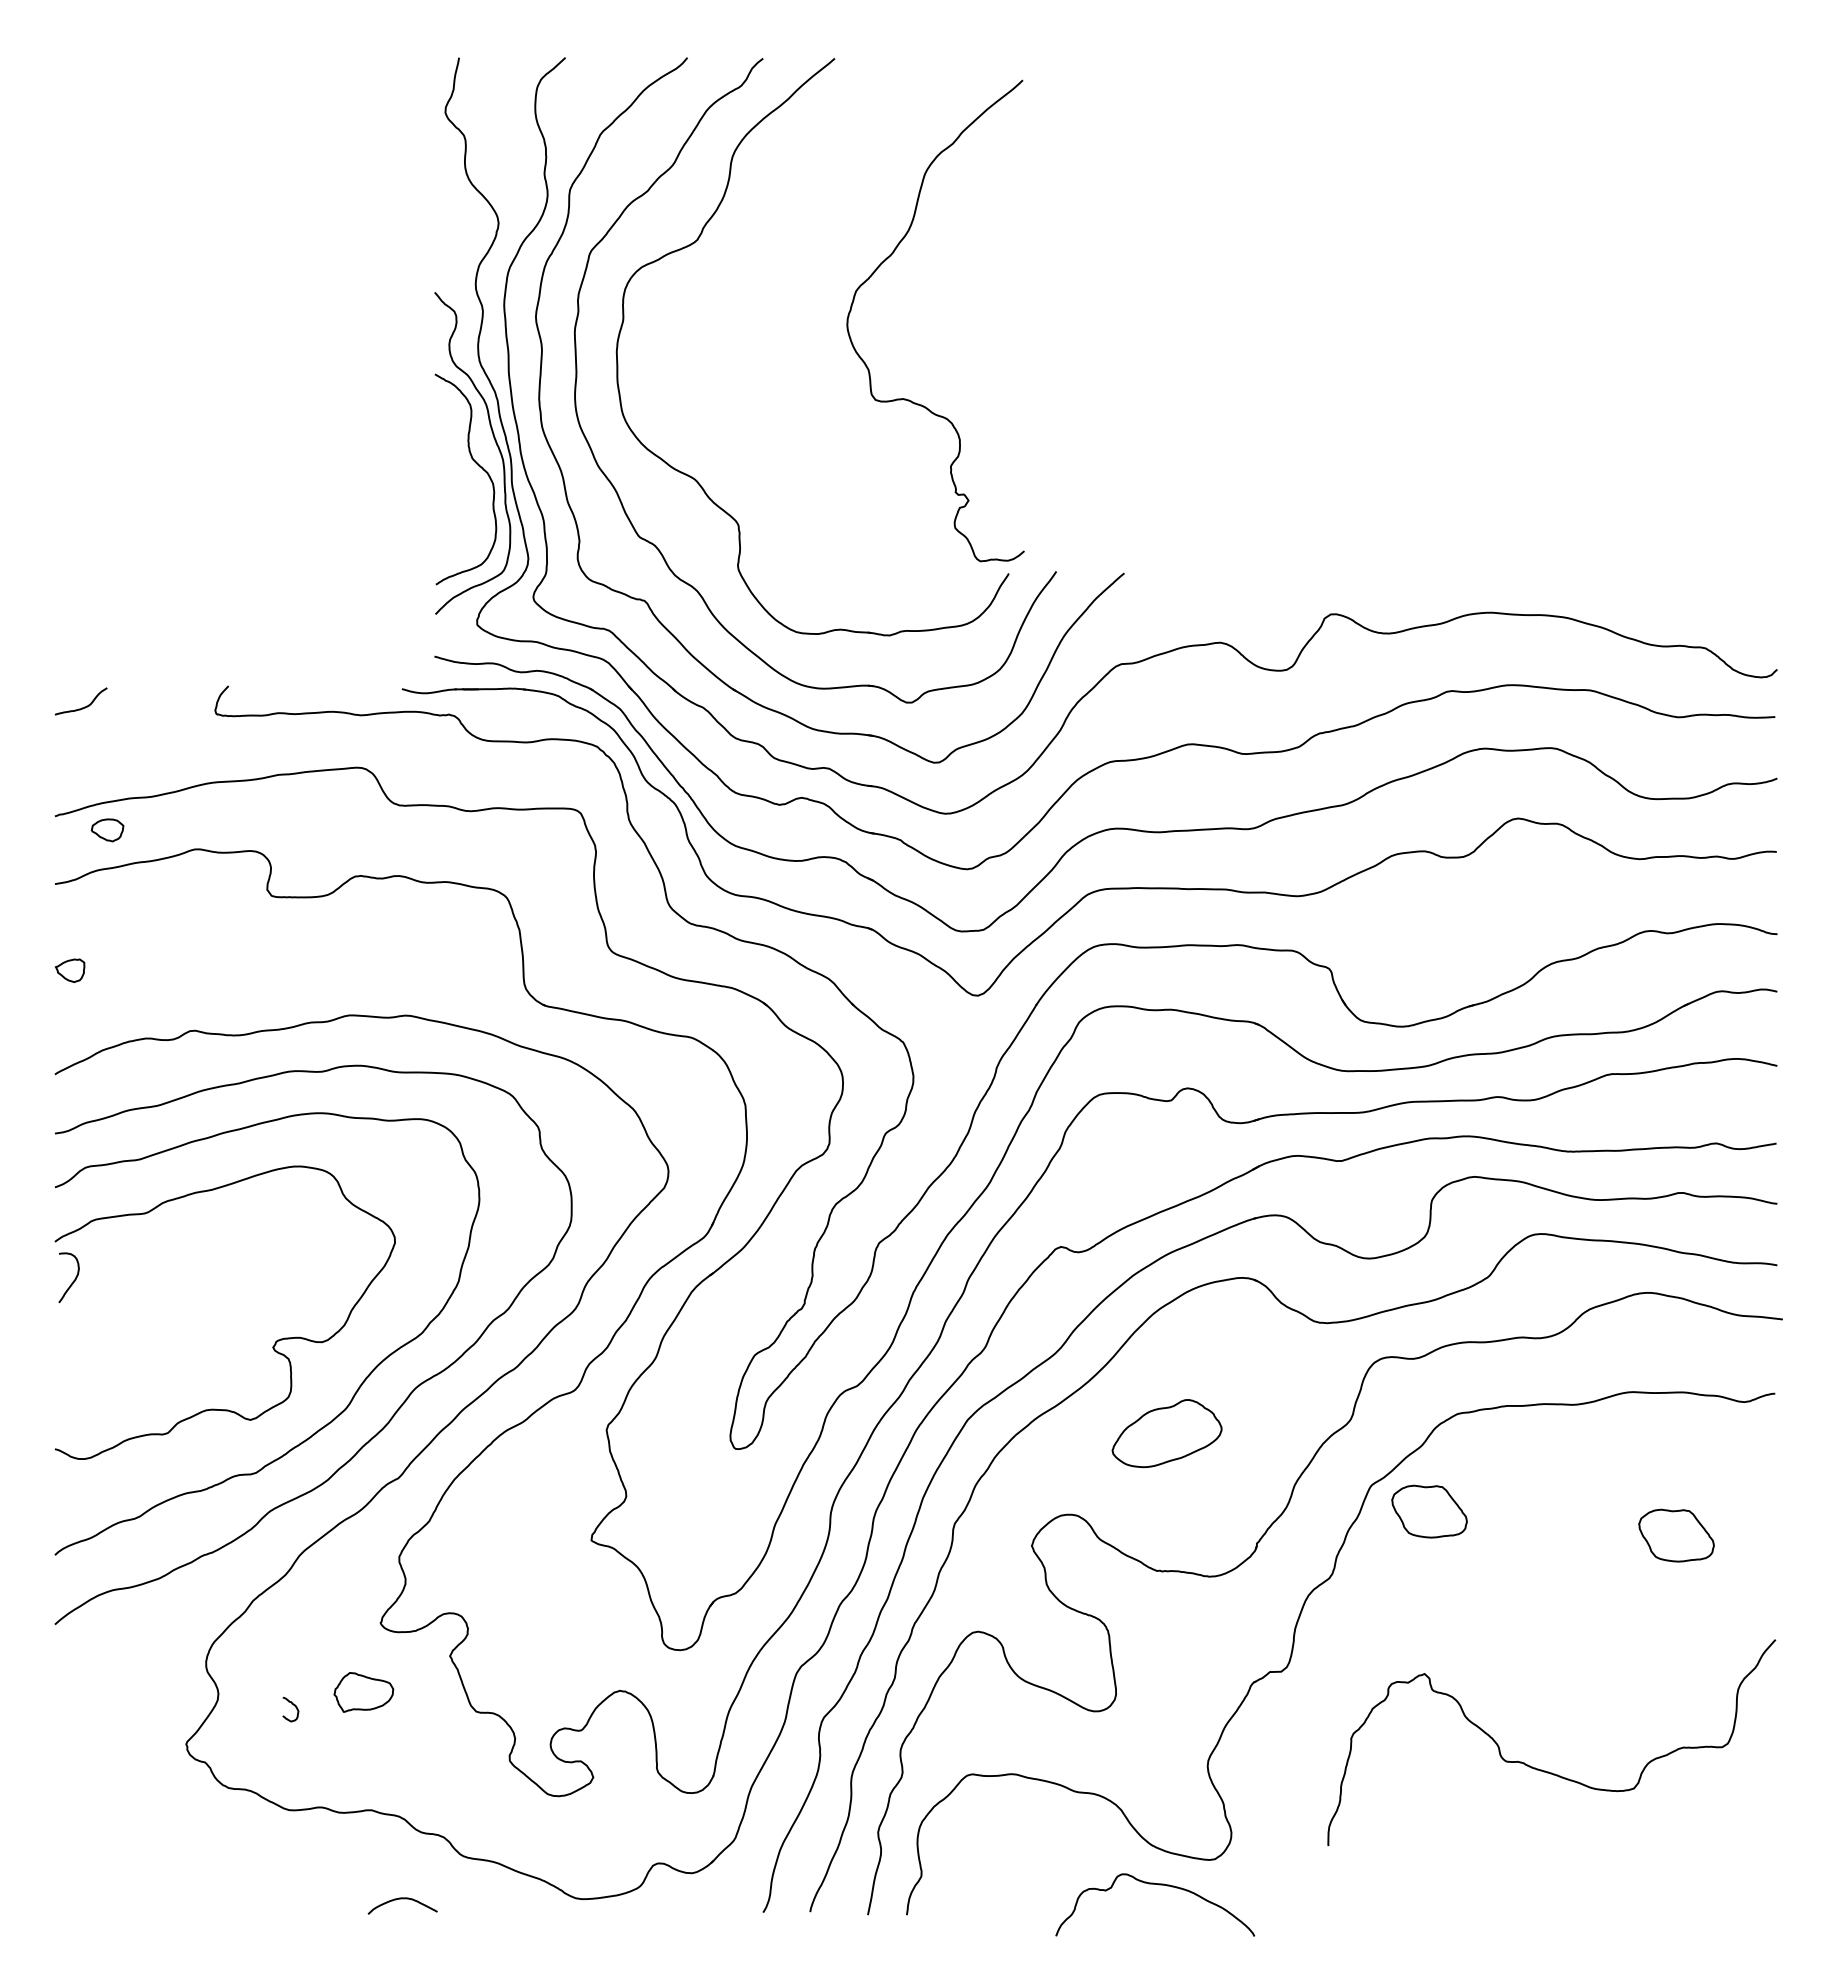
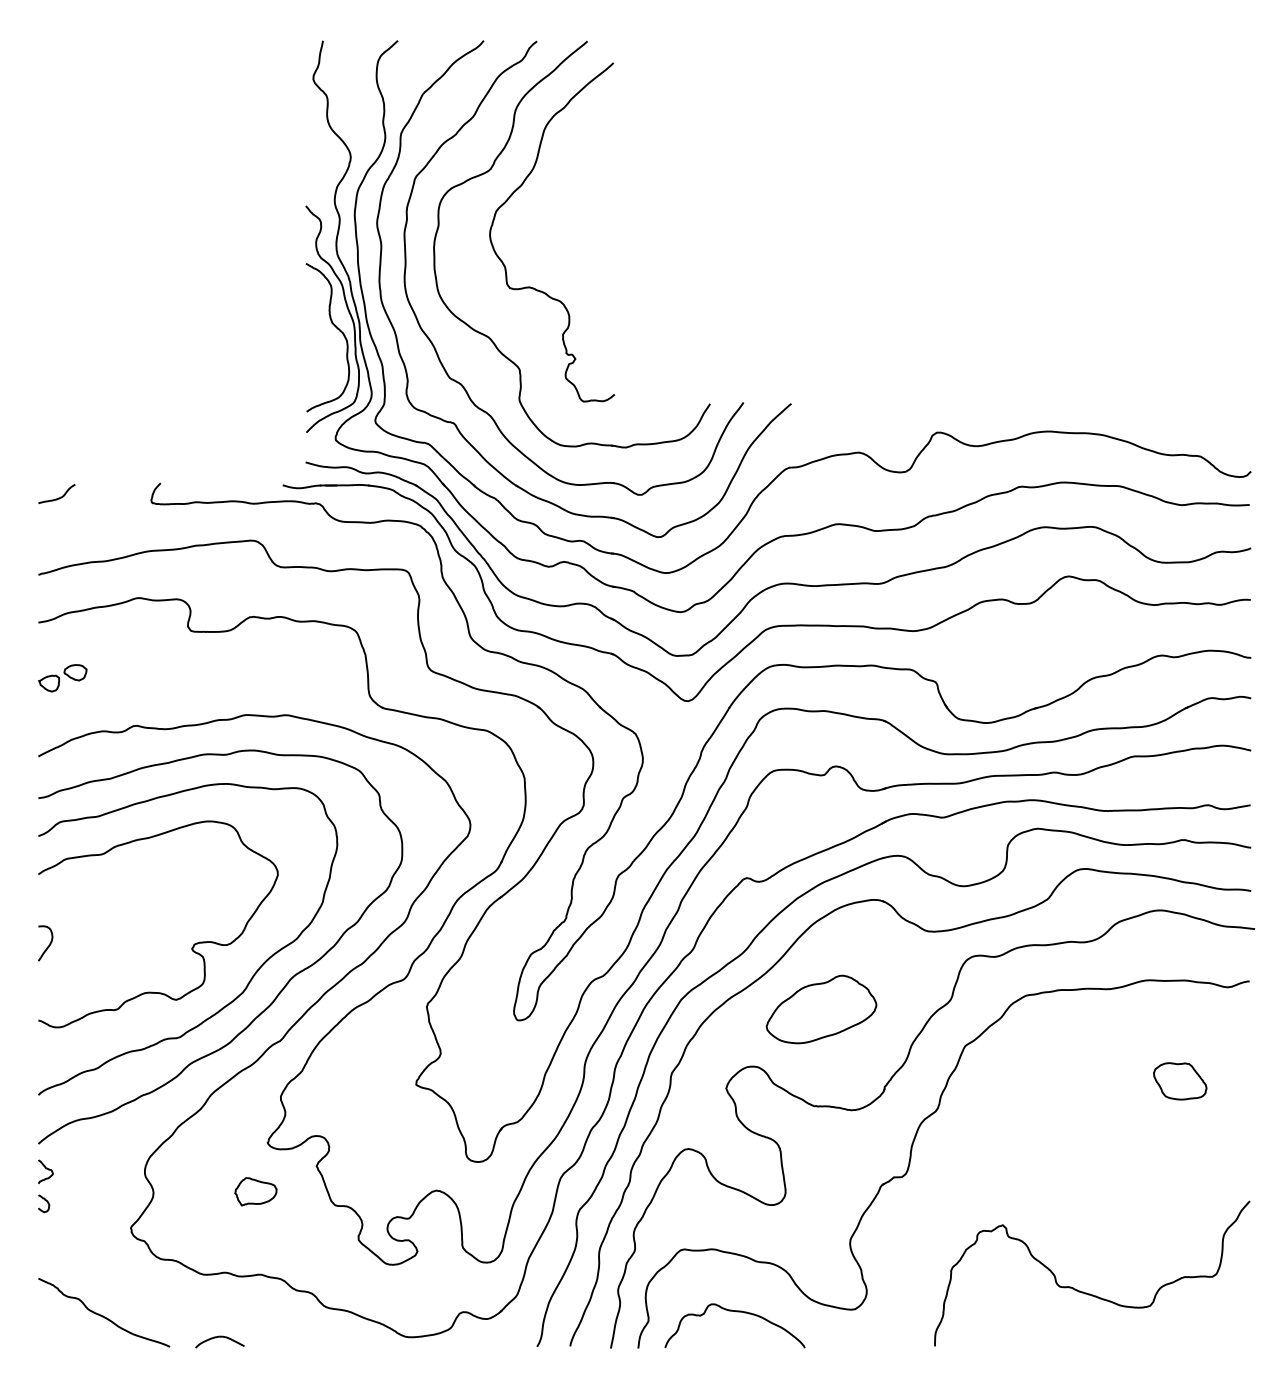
curve: (875, 272) -> (509, 198), moved
part: (107, 830) -> (75, 672), moved
curve: (72, 1281) -> (47, 946), moved
part: (1166, 1433) -> (821, 1009), size x1.43
part: (1429, 1511) -> (1006, 1064), removed
curve: (66, 1660) -> (46, 1169), added
curve: (293, 1705) -> (45, 1200), moved
curve: (1542, 1769) -> (1085, 1292), moved
curve: (146, 1868) -> (102, 1315), added
curve: (1158, 1885) -> (737, 1312), moved
curve: (402, 1899) -> (219, 1337), moved

